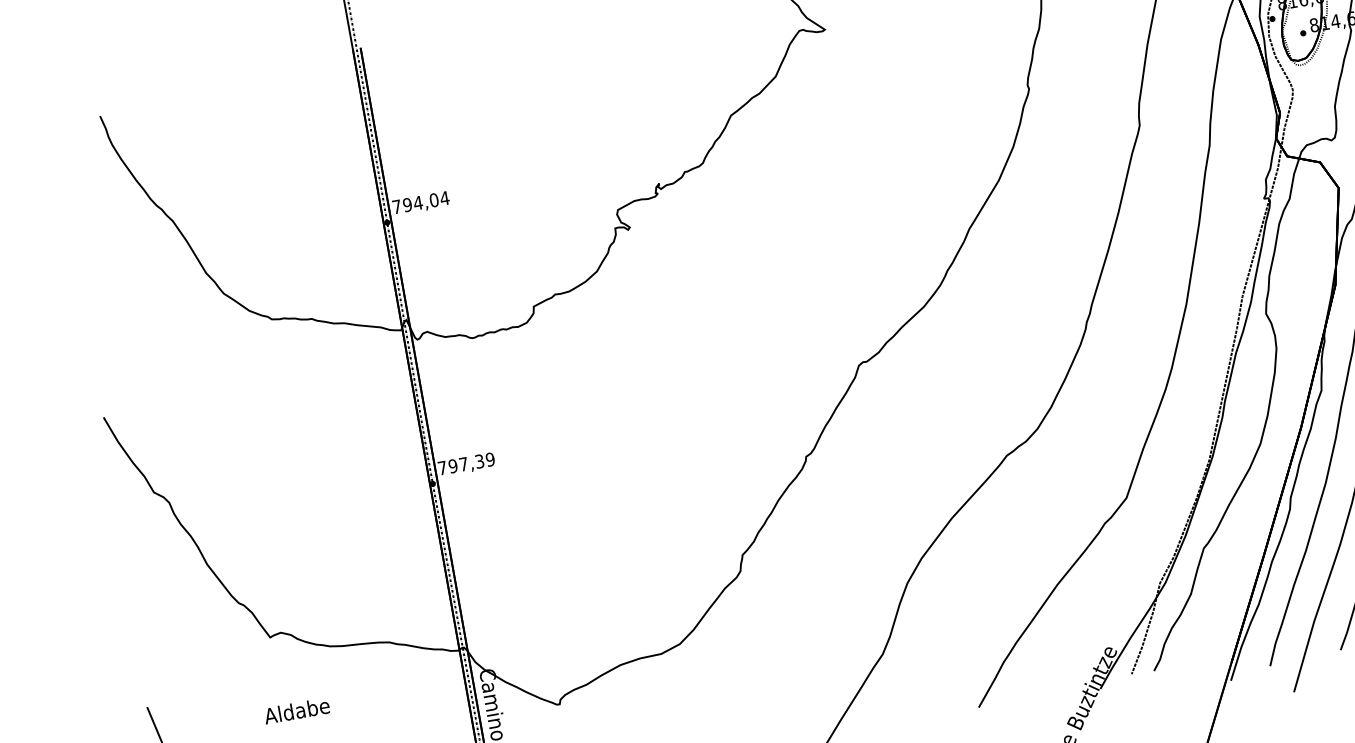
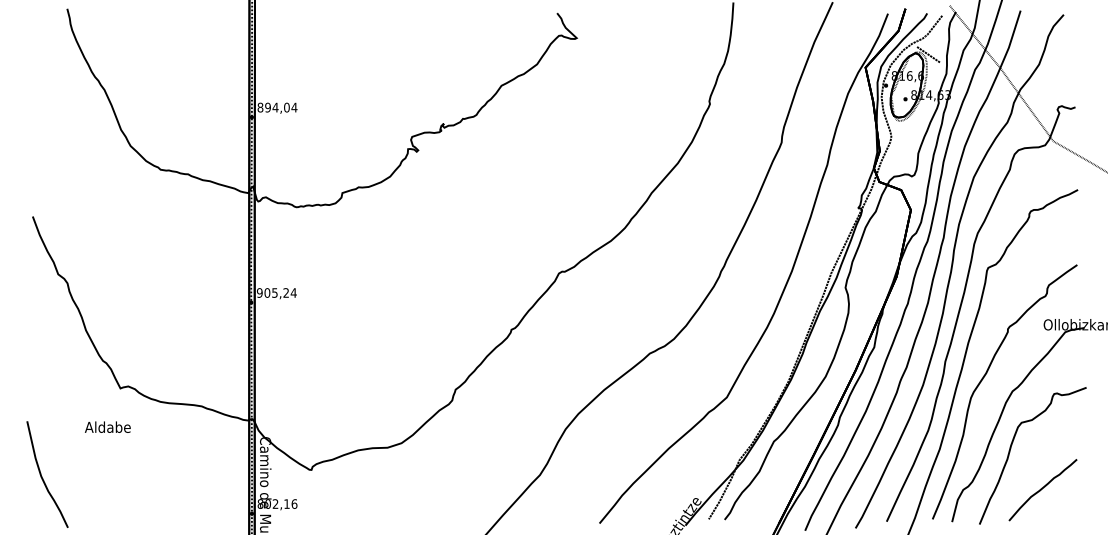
text: (396, 206) -> (260, 107), 794,04 -> 894,04
text: (465, 463) -> (276, 292), 797,39 -> 905,24
text: (296, 709) -> (107, 426), moved

